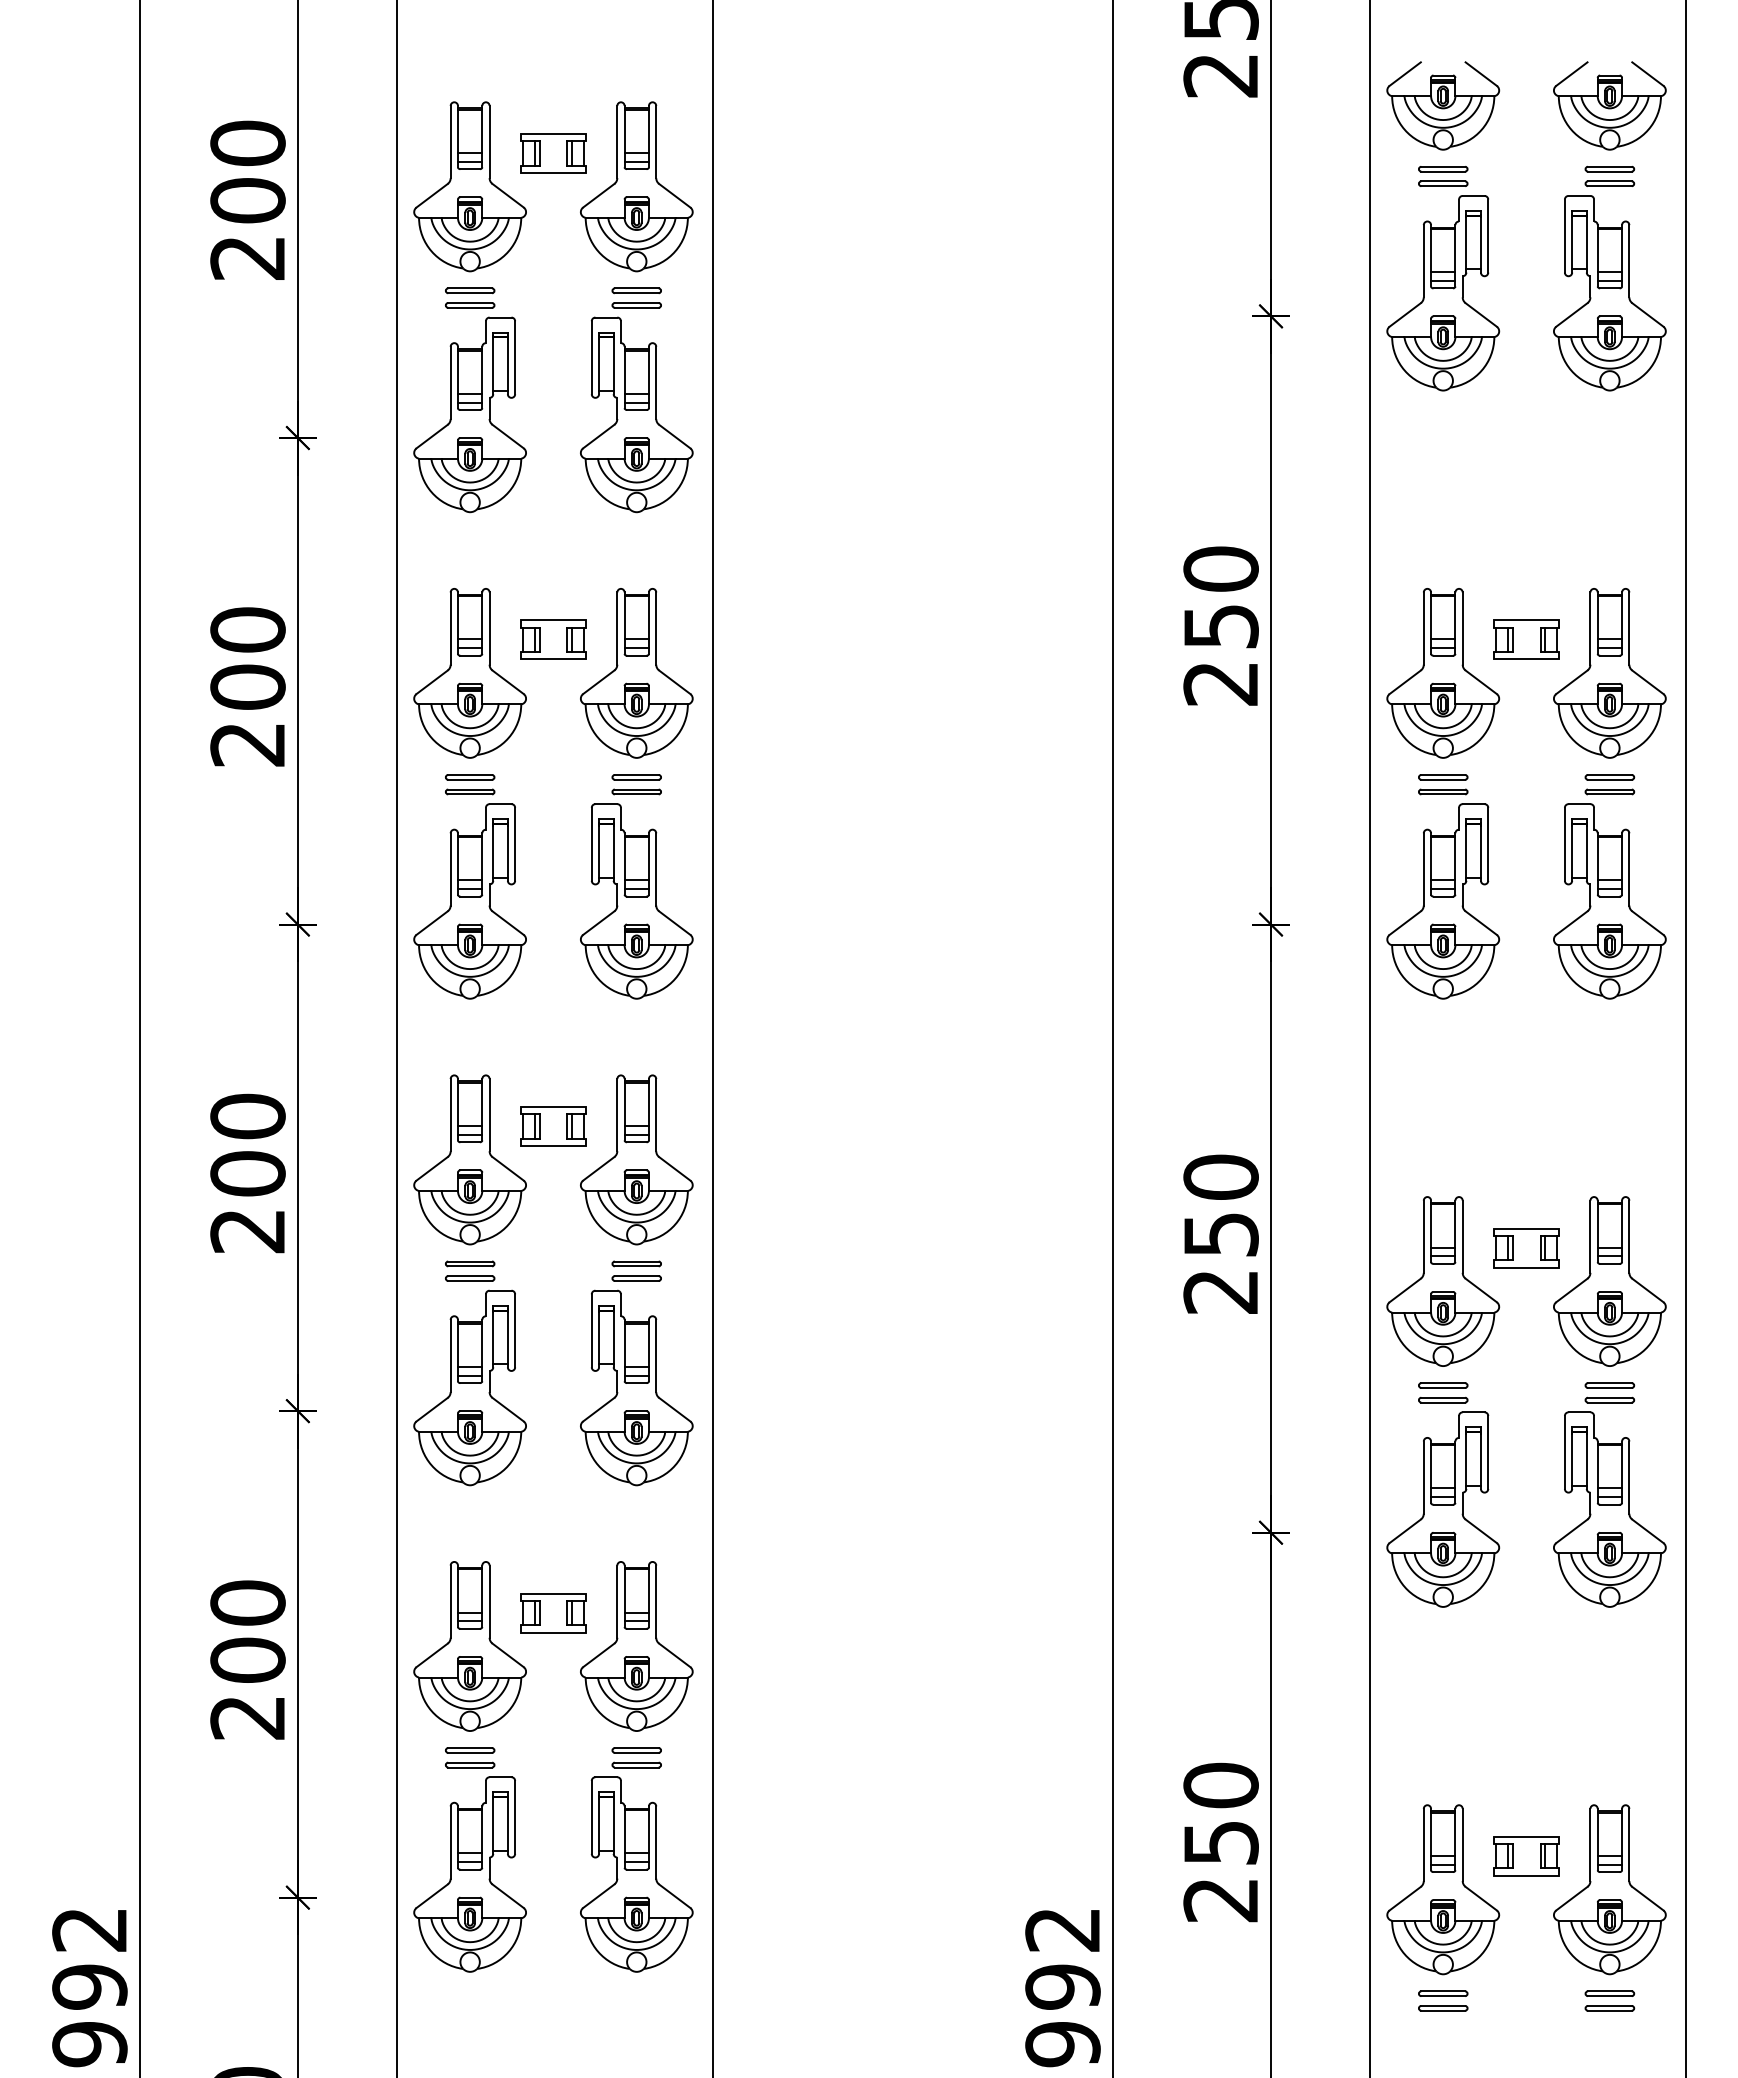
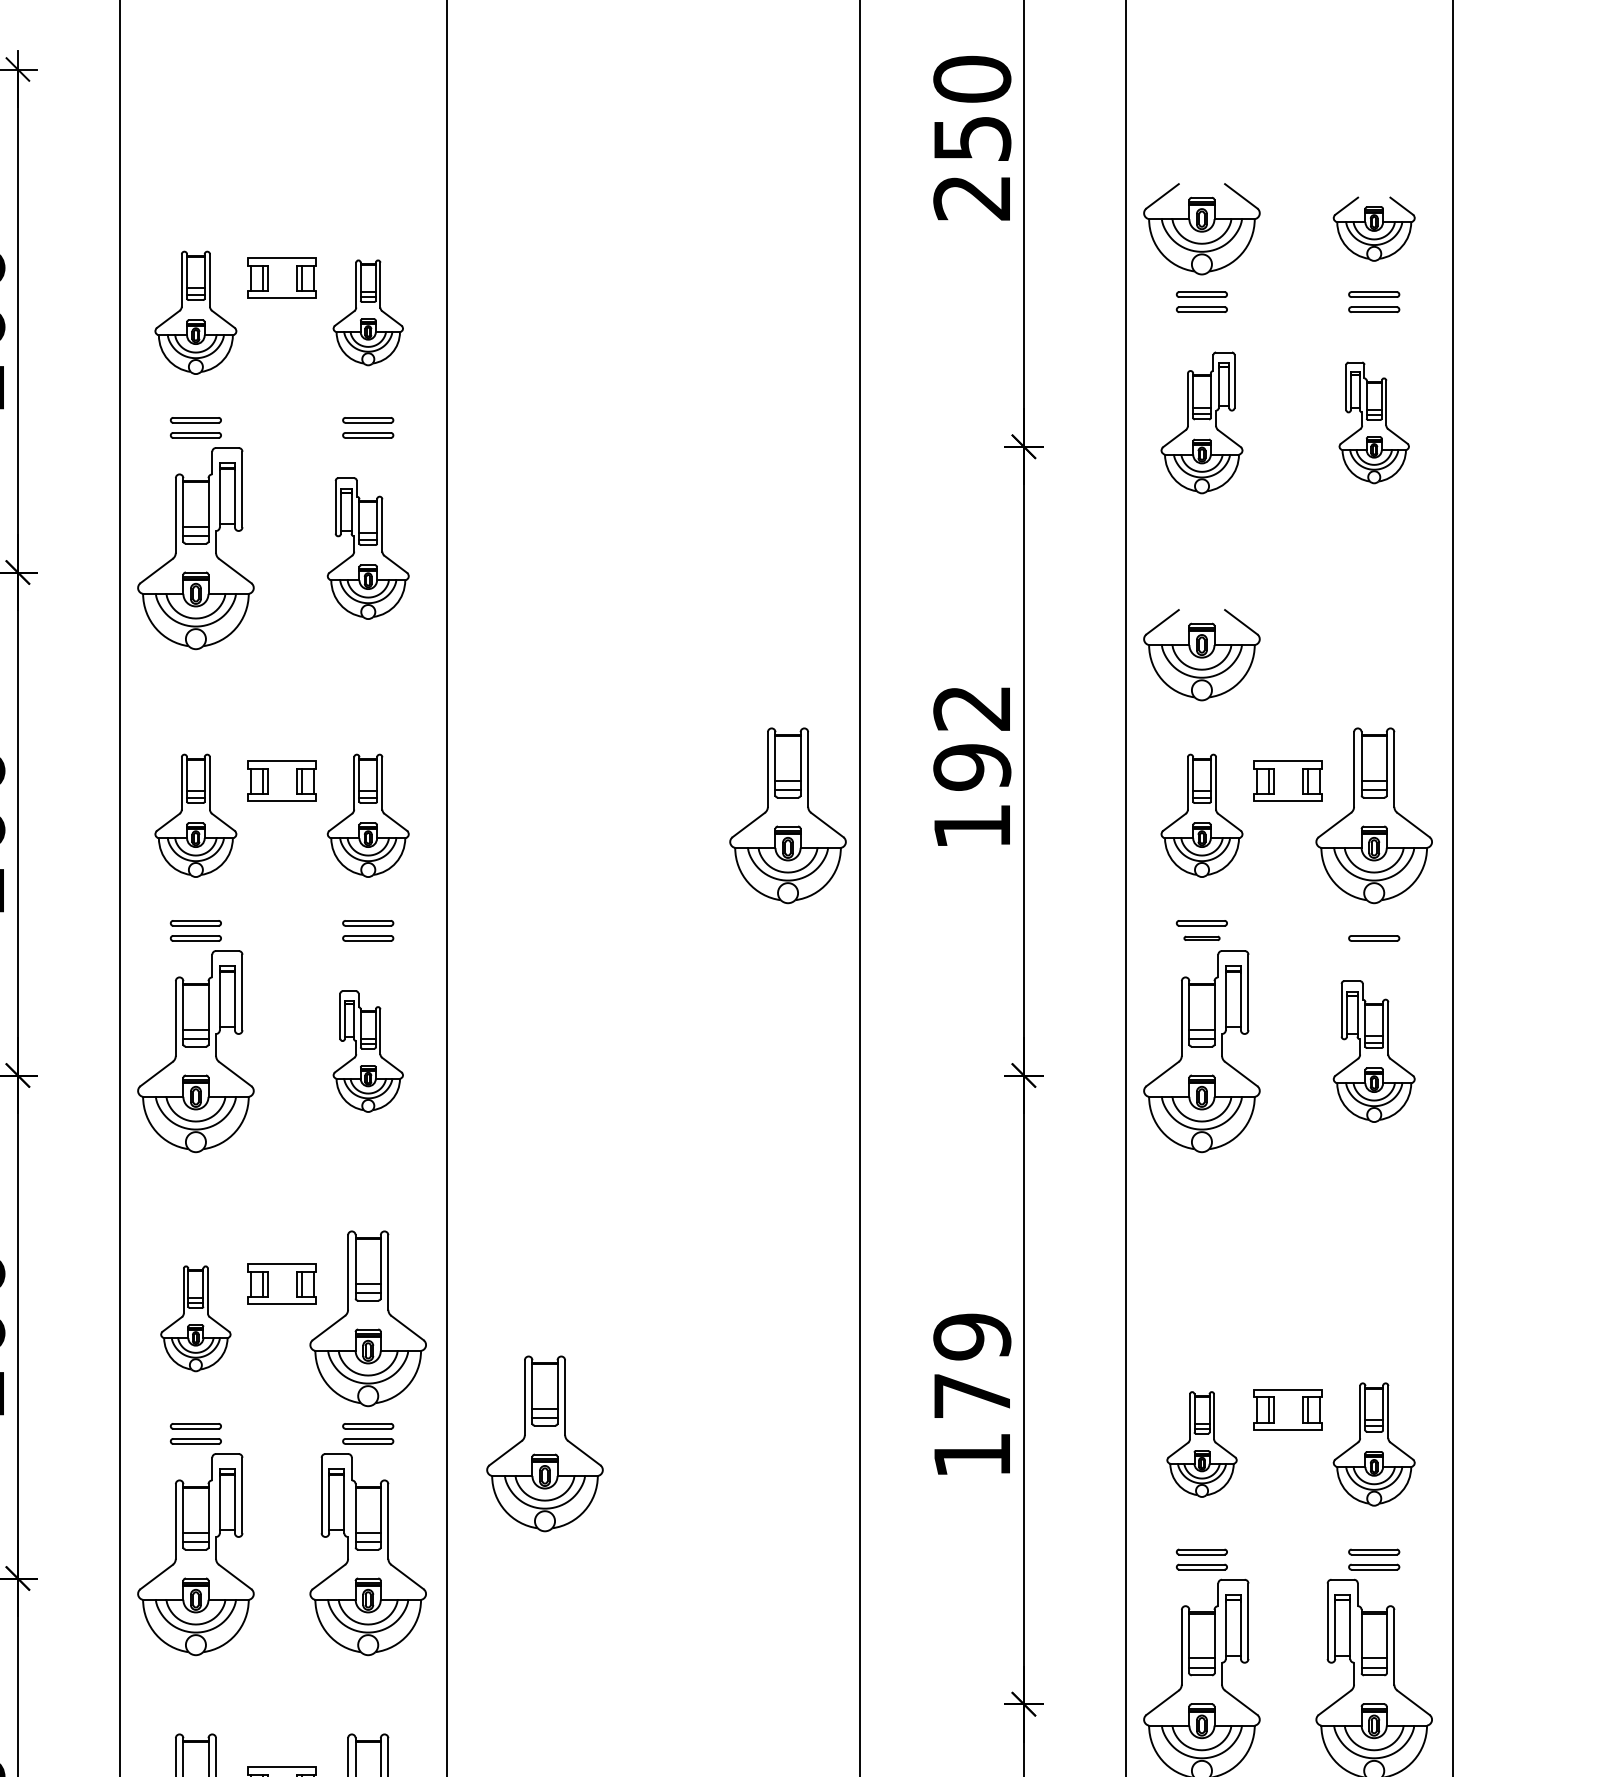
part: (1609, 105) -> (1373, 228), size x0.7
part: (469, 186) -> (195, 312), size x0.7
part: (636, 186) -> (367, 312), size x0.6
part: (1443, 293) -> (1202, 423), size x0.7
part: (1609, 293) -> (1373, 423), size x0.6
part: (636, 414) -> (367, 548), size x0.7
part: (1443, 517) -> (1202, 654), added
text: (1220, 625) -> (971, 766), 250 -> 192
part: (469, 673) -> (195, 815), size x0.7
part: (636, 673) -> (367, 815), size x0.7
part: (1042, 673) -> (787, 815), added
part: (1443, 673) -> (1202, 815), size x0.7
part: (1609, 777) -> (1373, 923), removed
part: (1443, 791) -> (1202, 937), size x0.7
part: (636, 901) -> (367, 1051), size x0.6
part: (1609, 901) -> (1373, 1051), size x0.7
part: (469, 1159) -> (195, 1318), size x0.6
text: (1220, 1233) -> (971, 1394), 250 -> 179
part: (807, 1280) -> (544, 1443), added
part: (1443, 1281) -> (1202, 1444), size x0.6
part: (1609, 1281) -> (1373, 1444), size x0.7

